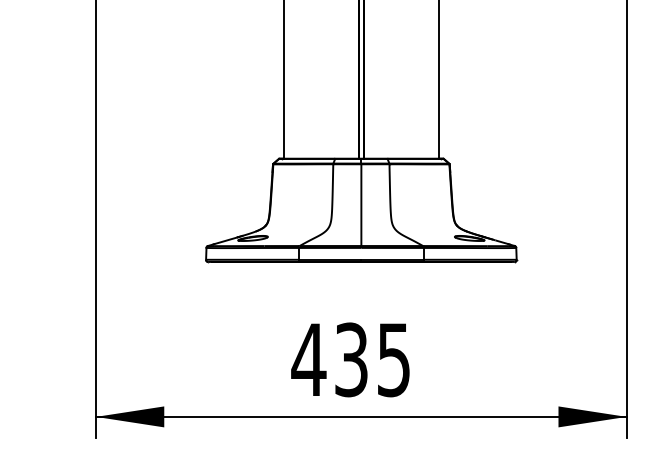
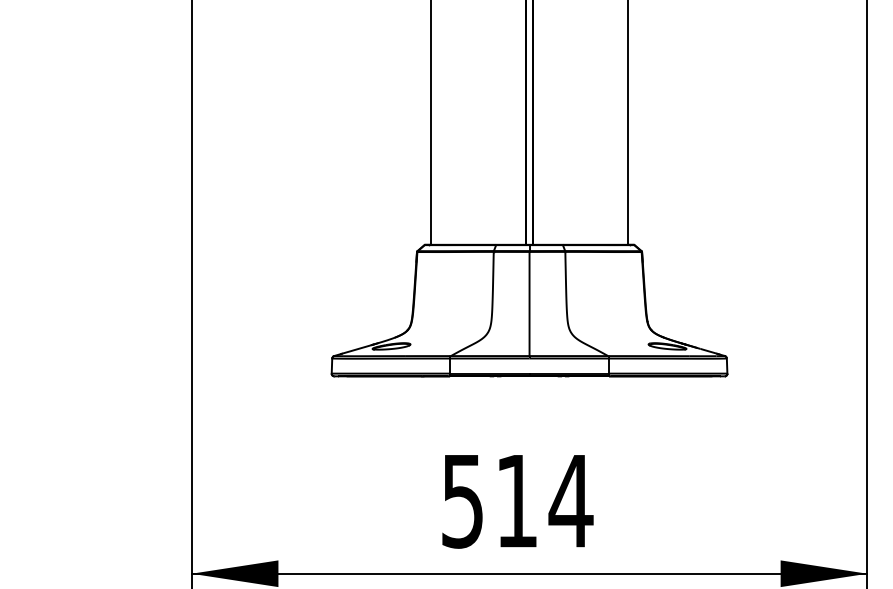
text: (351, 359) -> (516, 500), 435 -> 514

